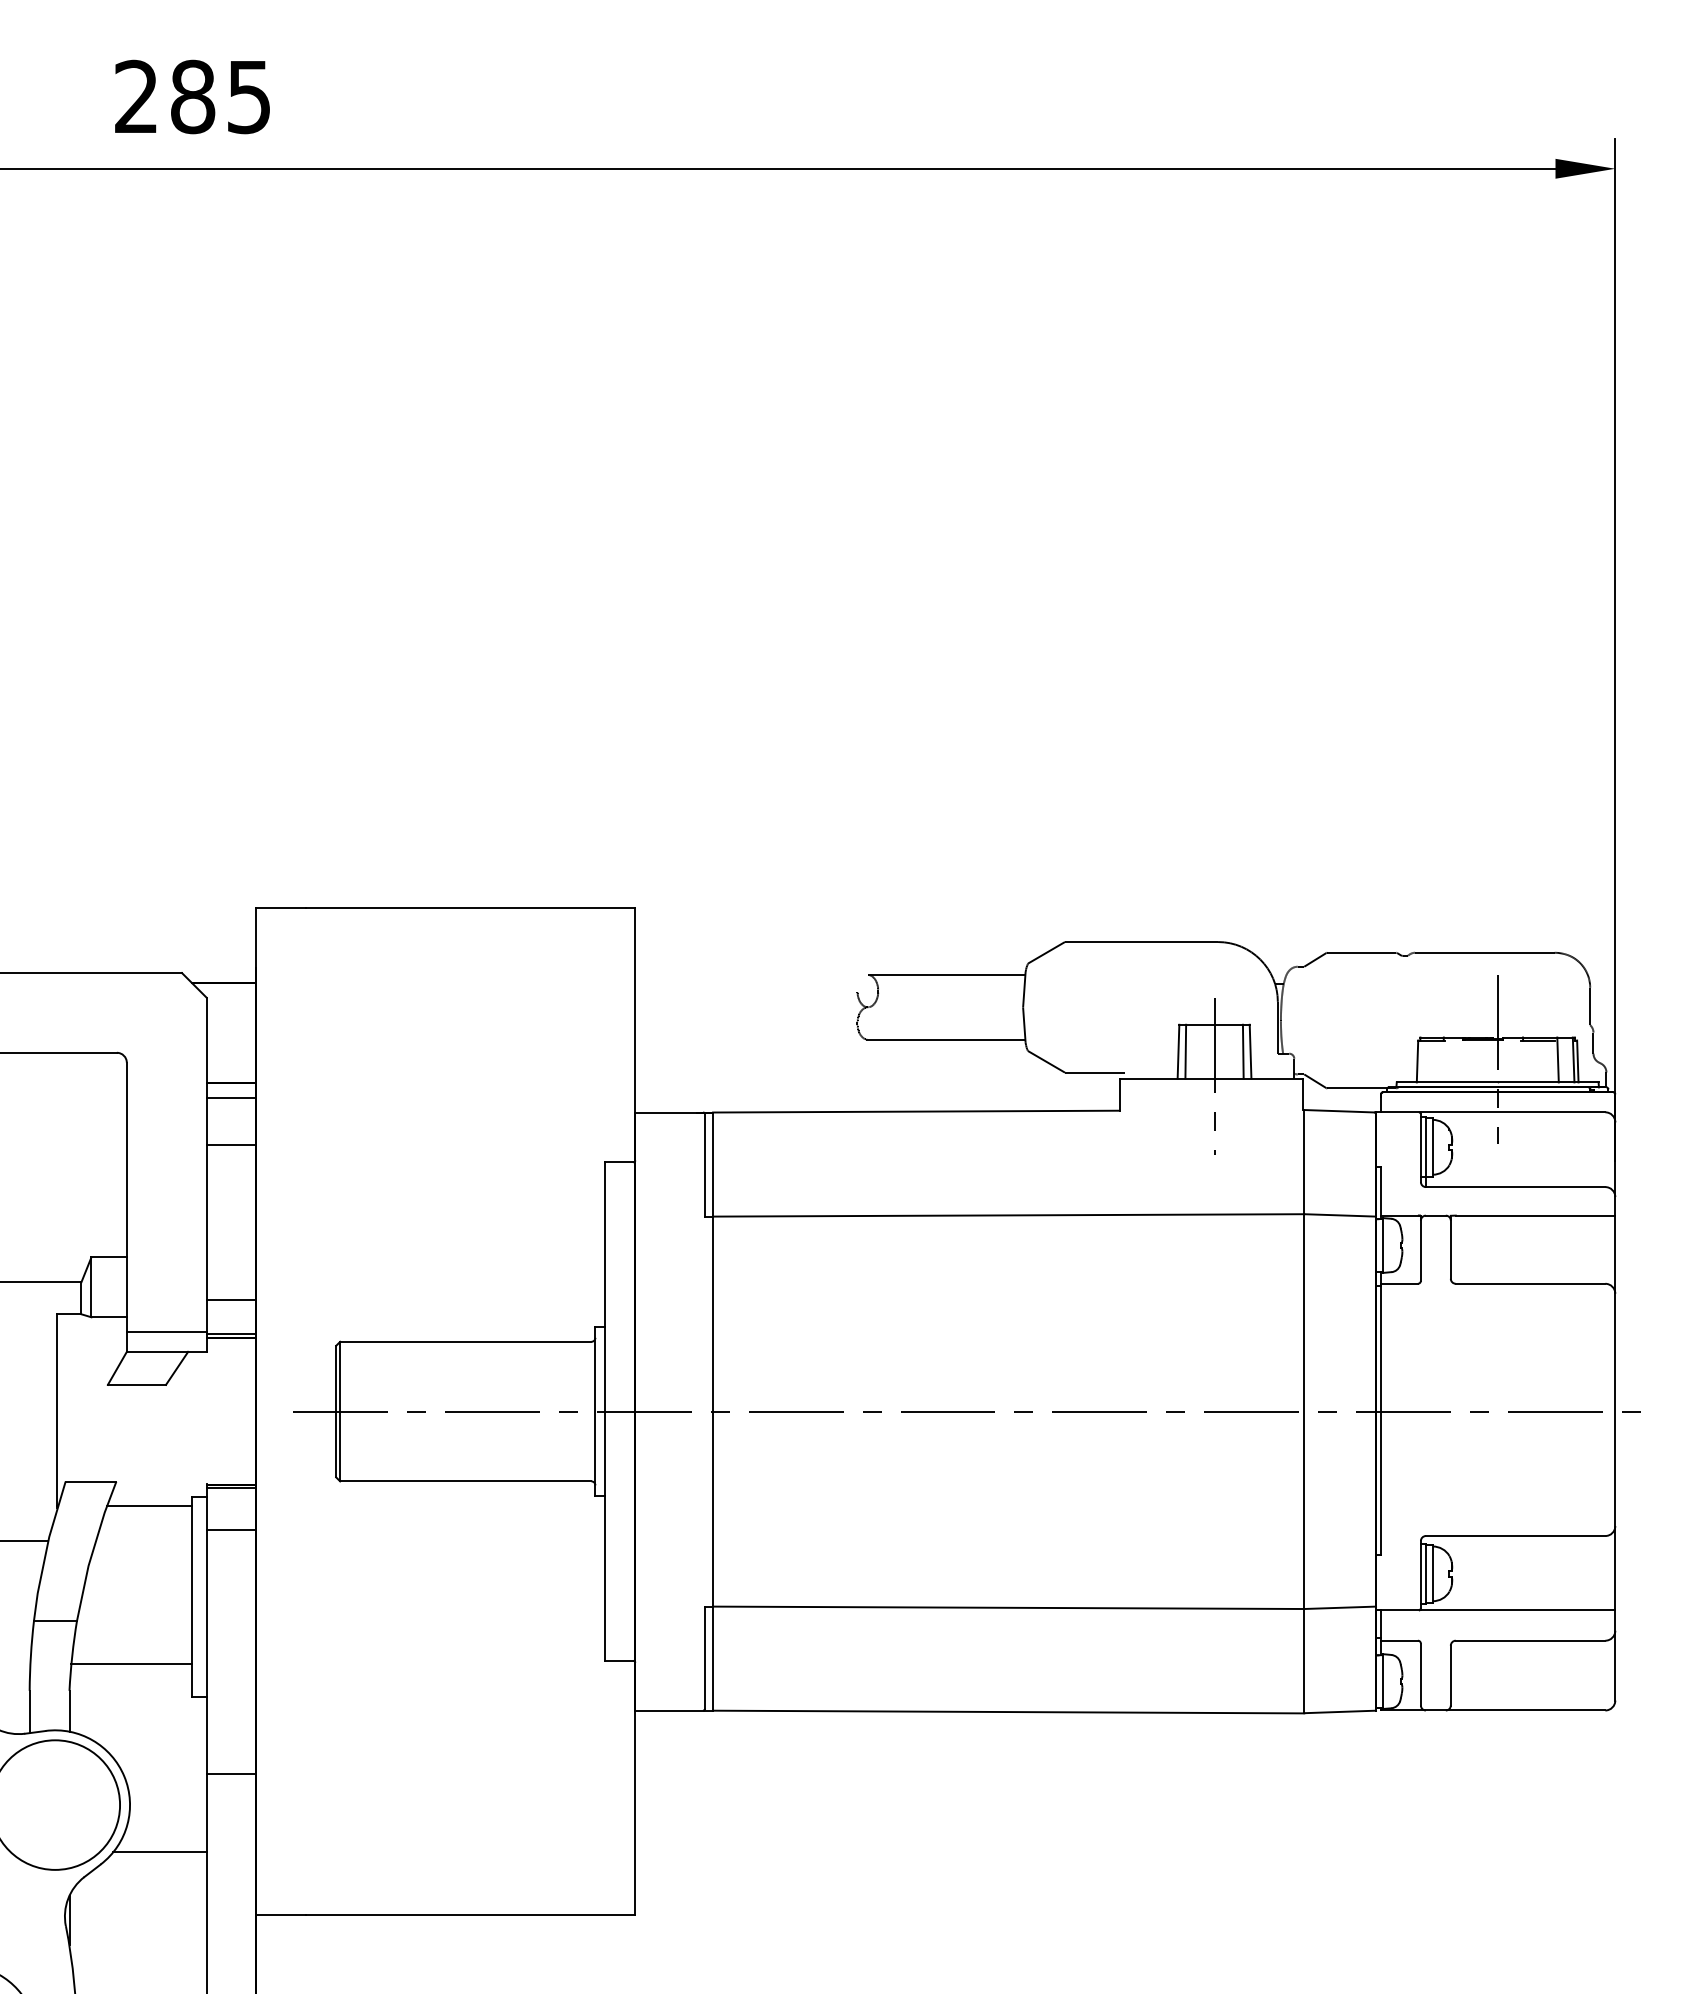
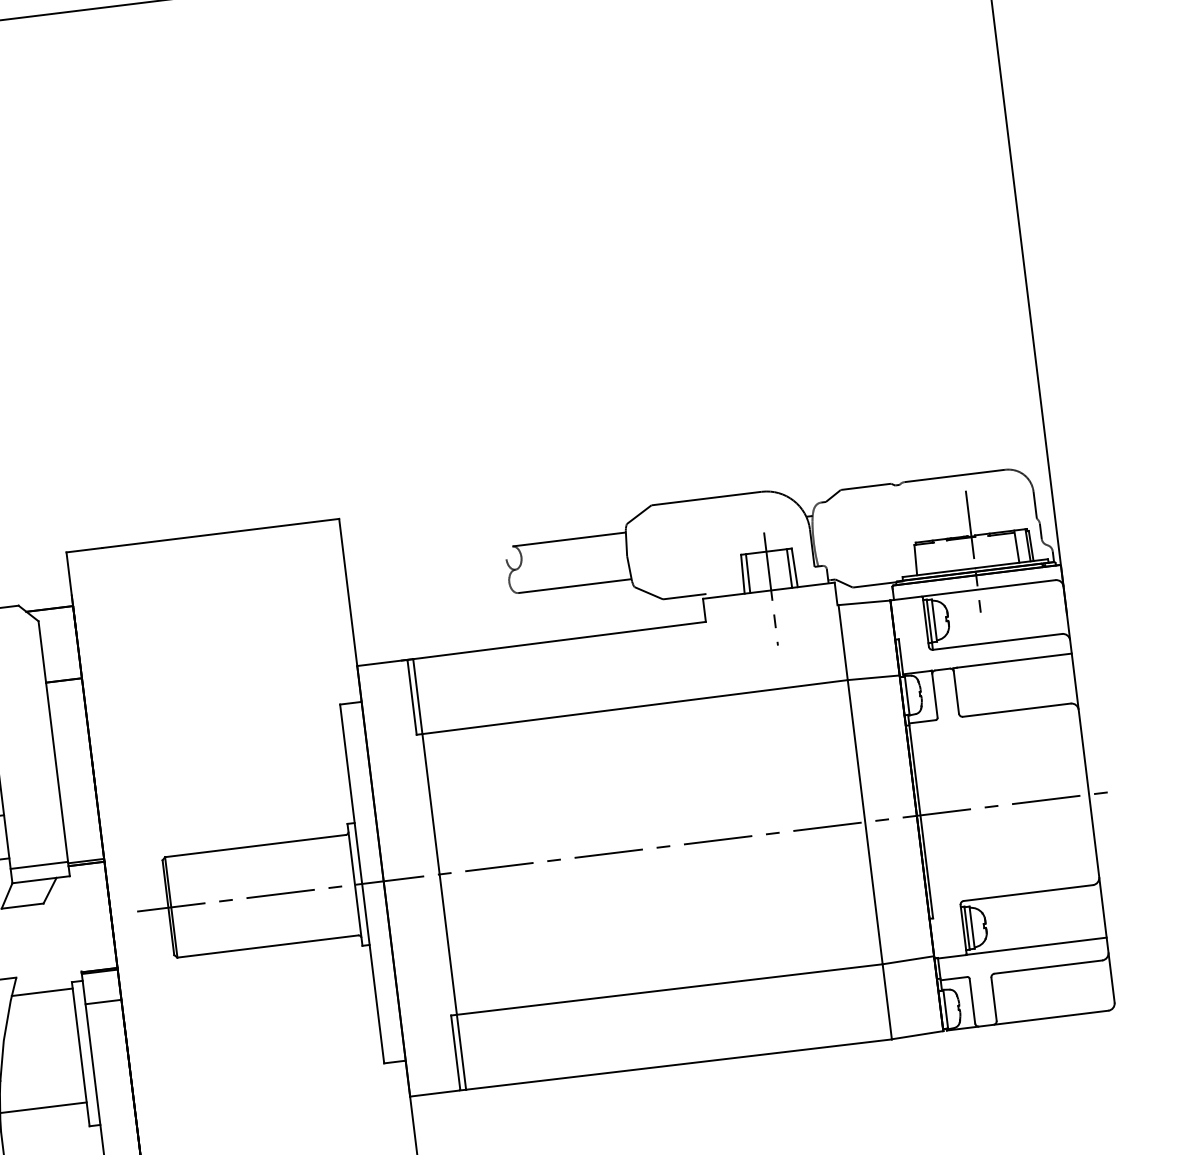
line: (231, 1097) -> (65, 690), removed
line: (231, 1145) -> (69, 725), removed
line: (231, 1300) -> (83, 837), removed

